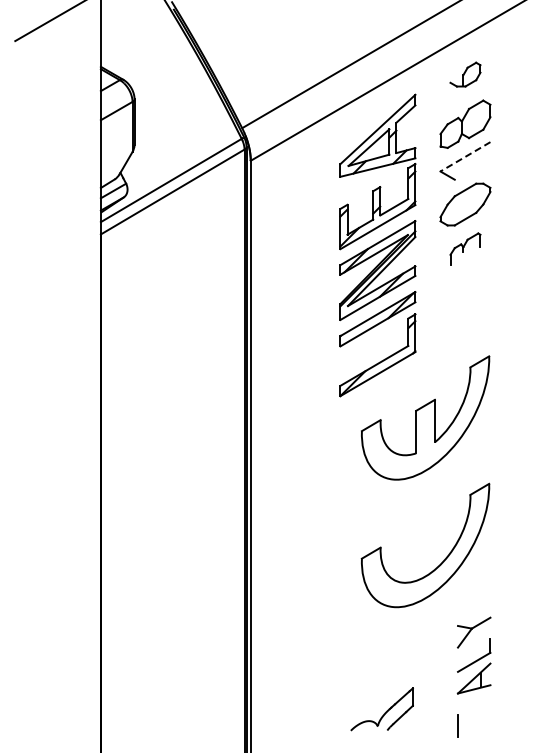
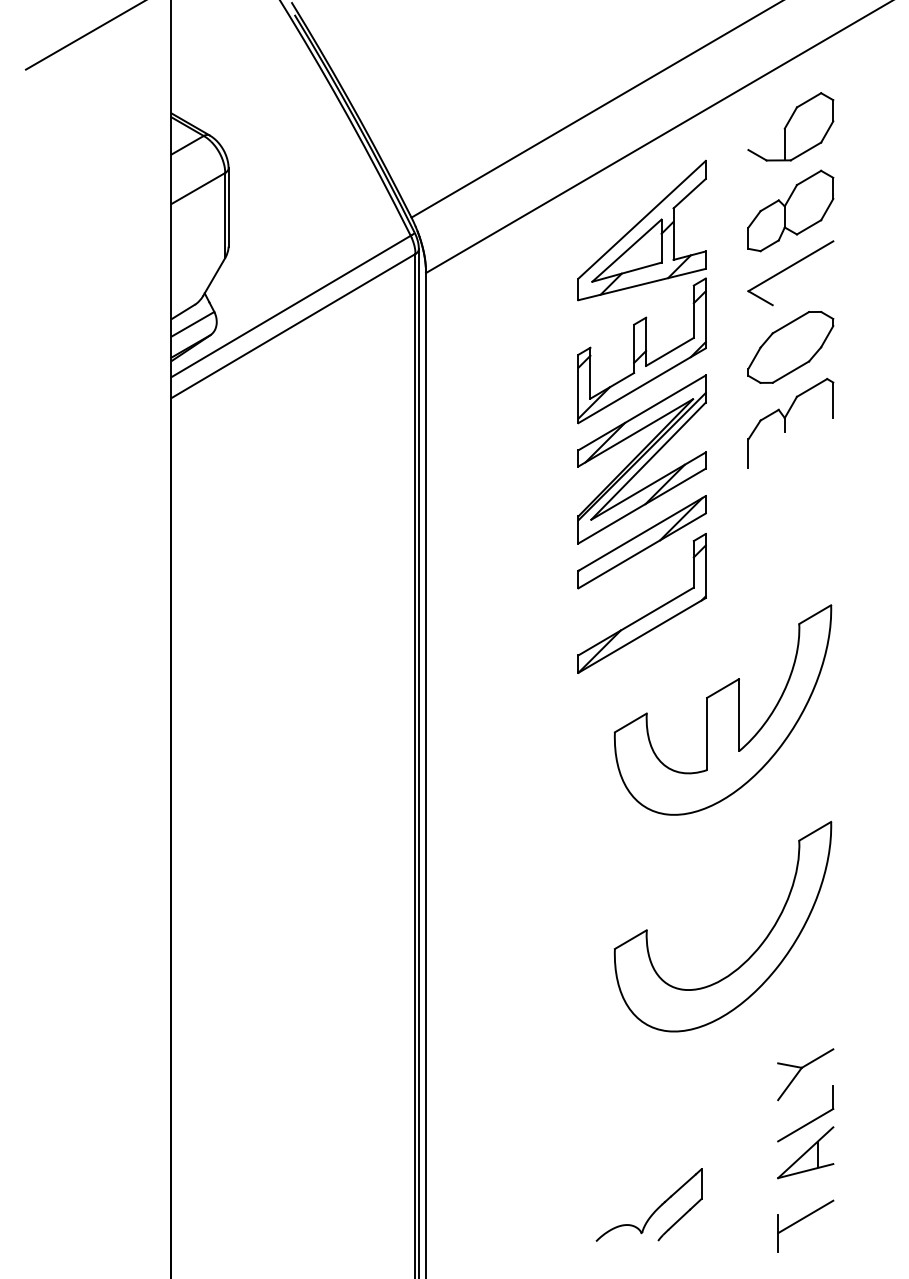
part: (465, 74) -> (790, 126), size x1.67
line: (465, 156) -> (790, 265), dashed -> solid
part: (465, 248) -> (790, 422), size x1.67
line: (473, 715) -> (804, 1215), added

